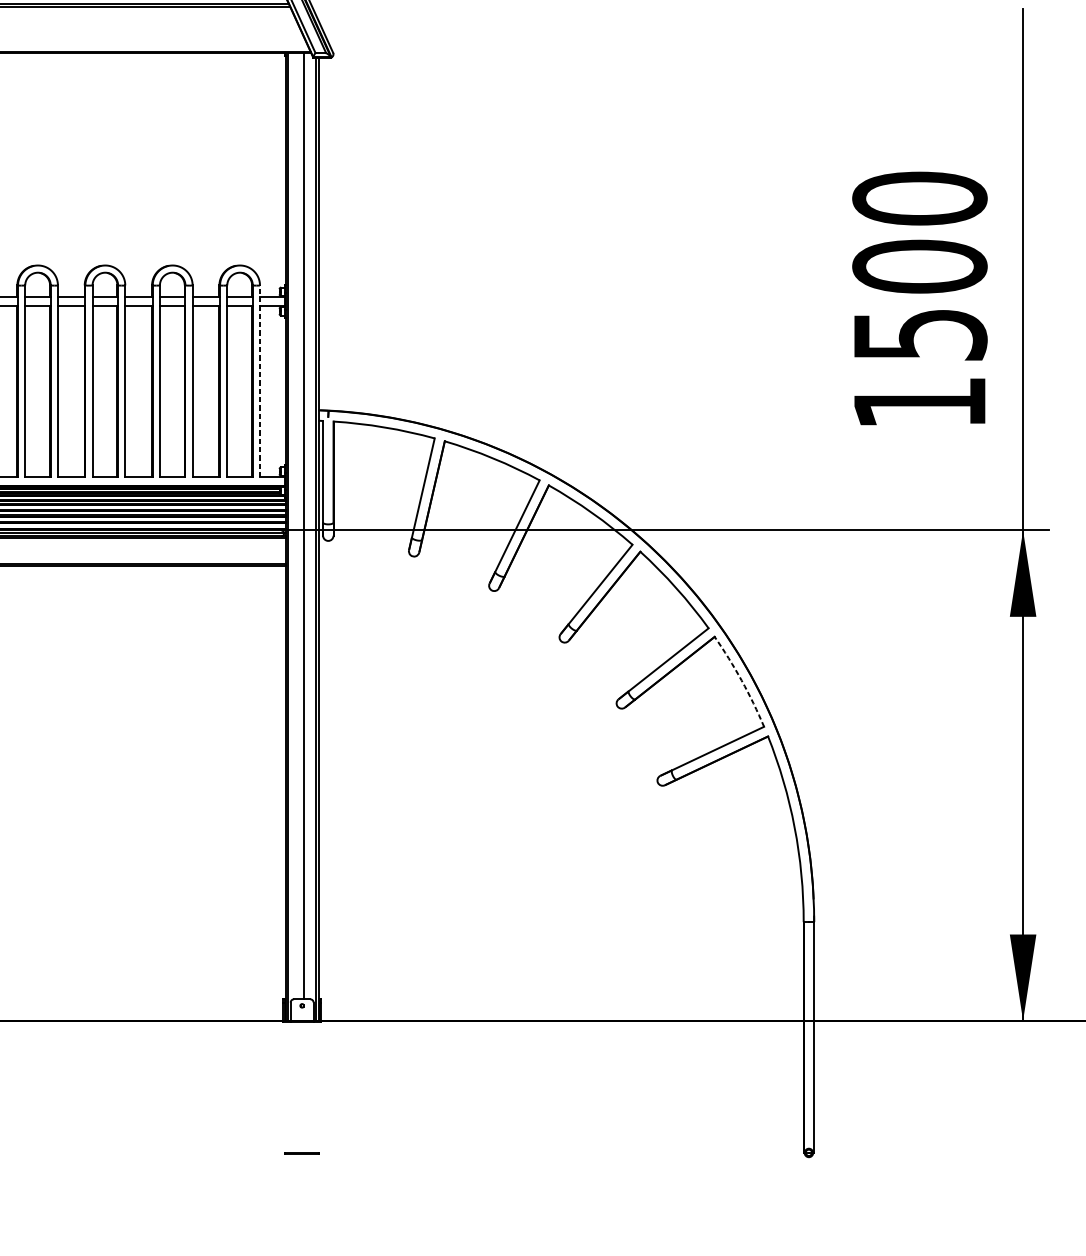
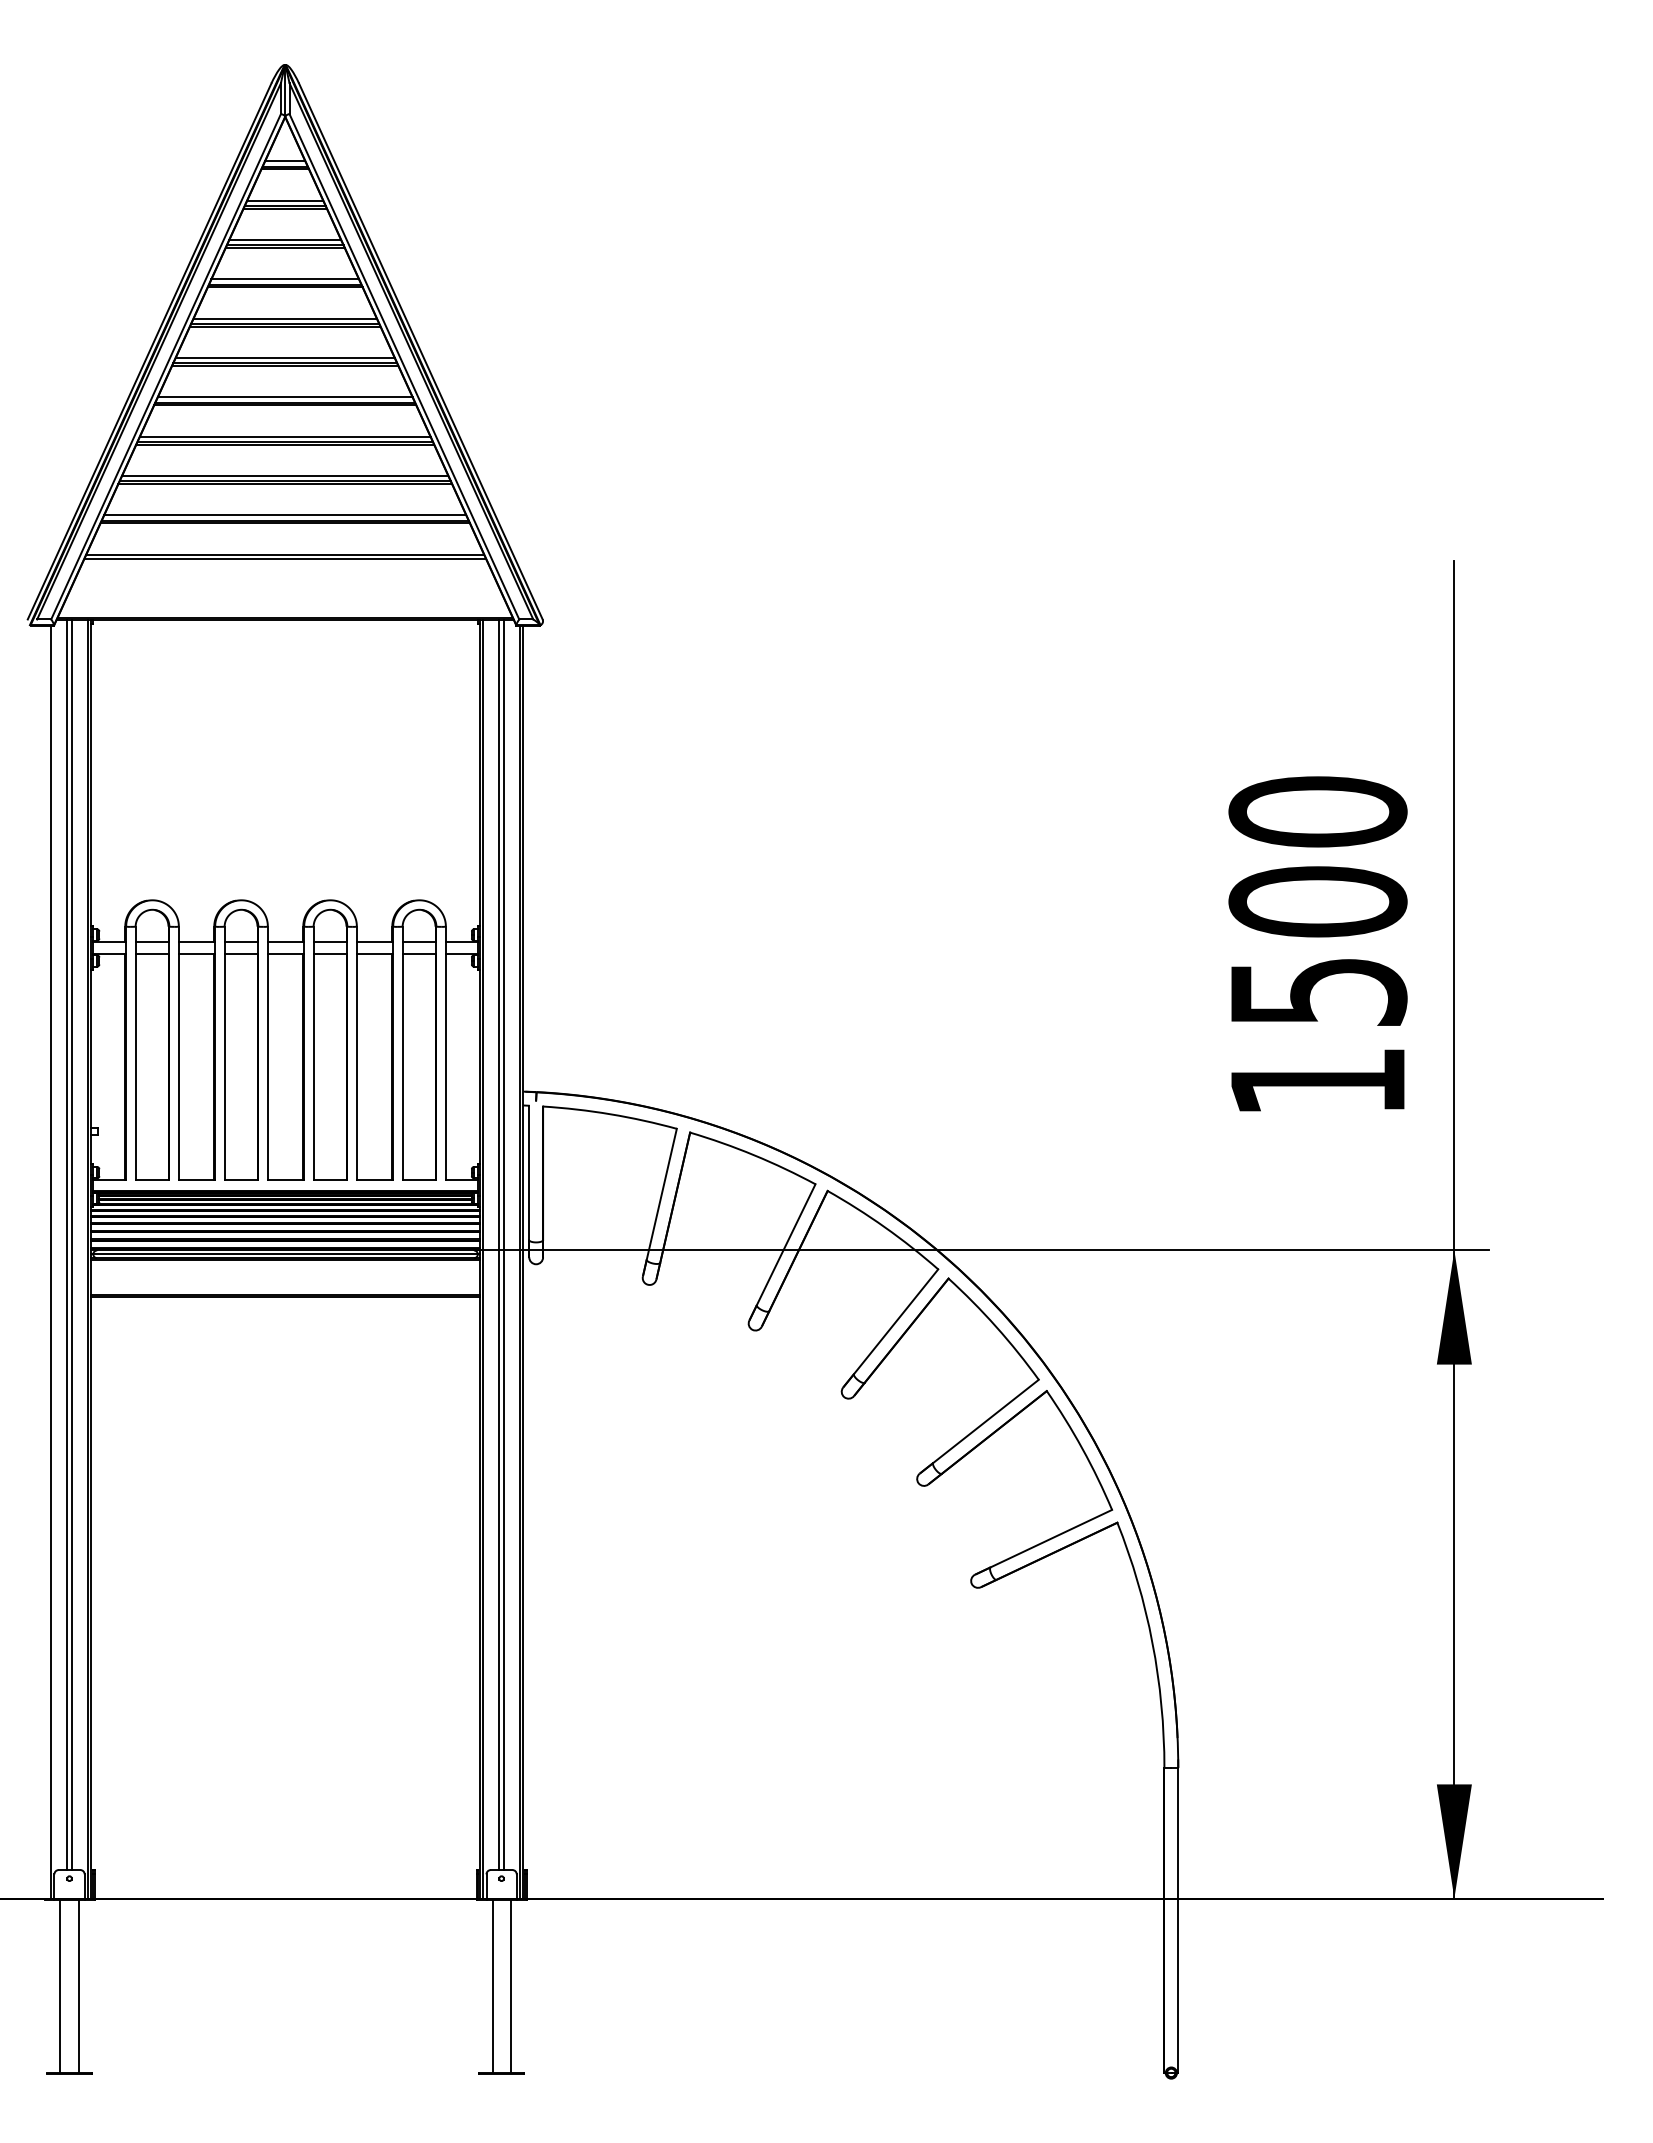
line: (259, 381) -> (445, 1053), dashed -> solid
line: (300, 525) -> (499, 1244), added
arc: (741, 680) -> (1082, 1448), dashed -> solid
line: (295, 1087) -> (492, 1986), added
line: (308, 1087) -> (510, 1986), added

